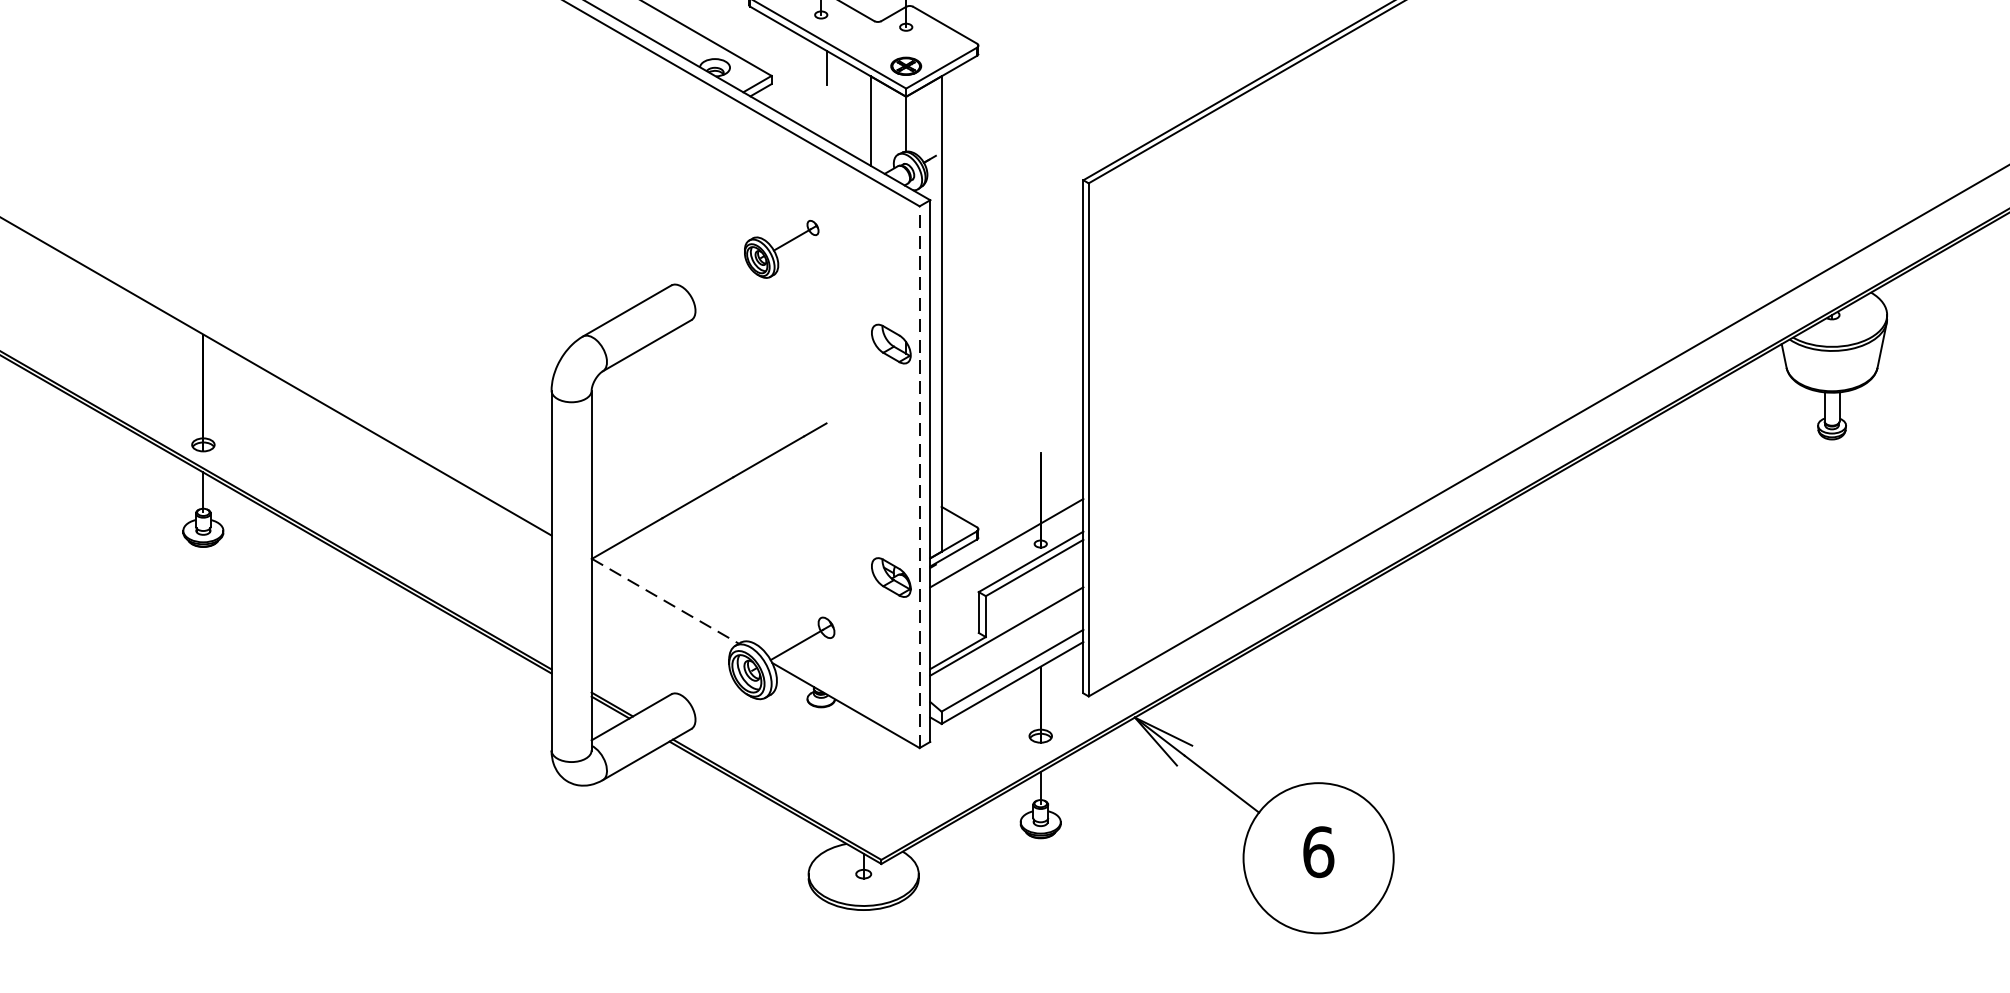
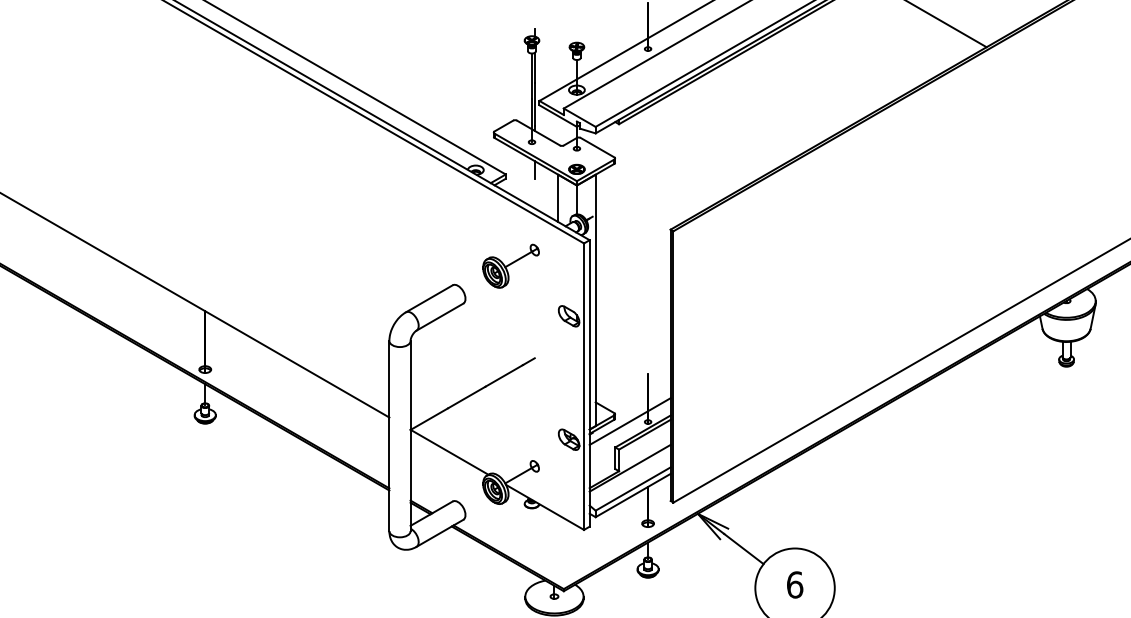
part: (780, 248) -> (510, 265), size x1.43
line: (920, 476) -> (584, 386), dashed -> solid
line: (665, 601) -> (449, 452), dashed -> solid

